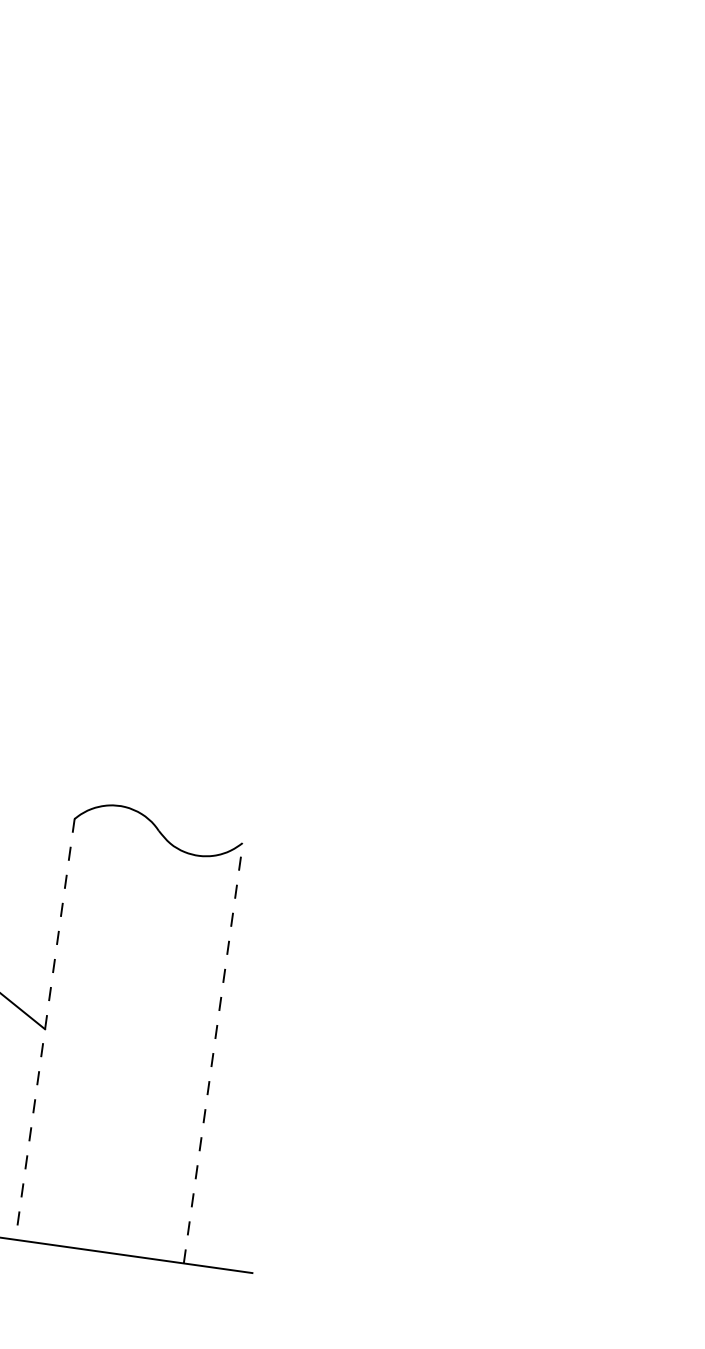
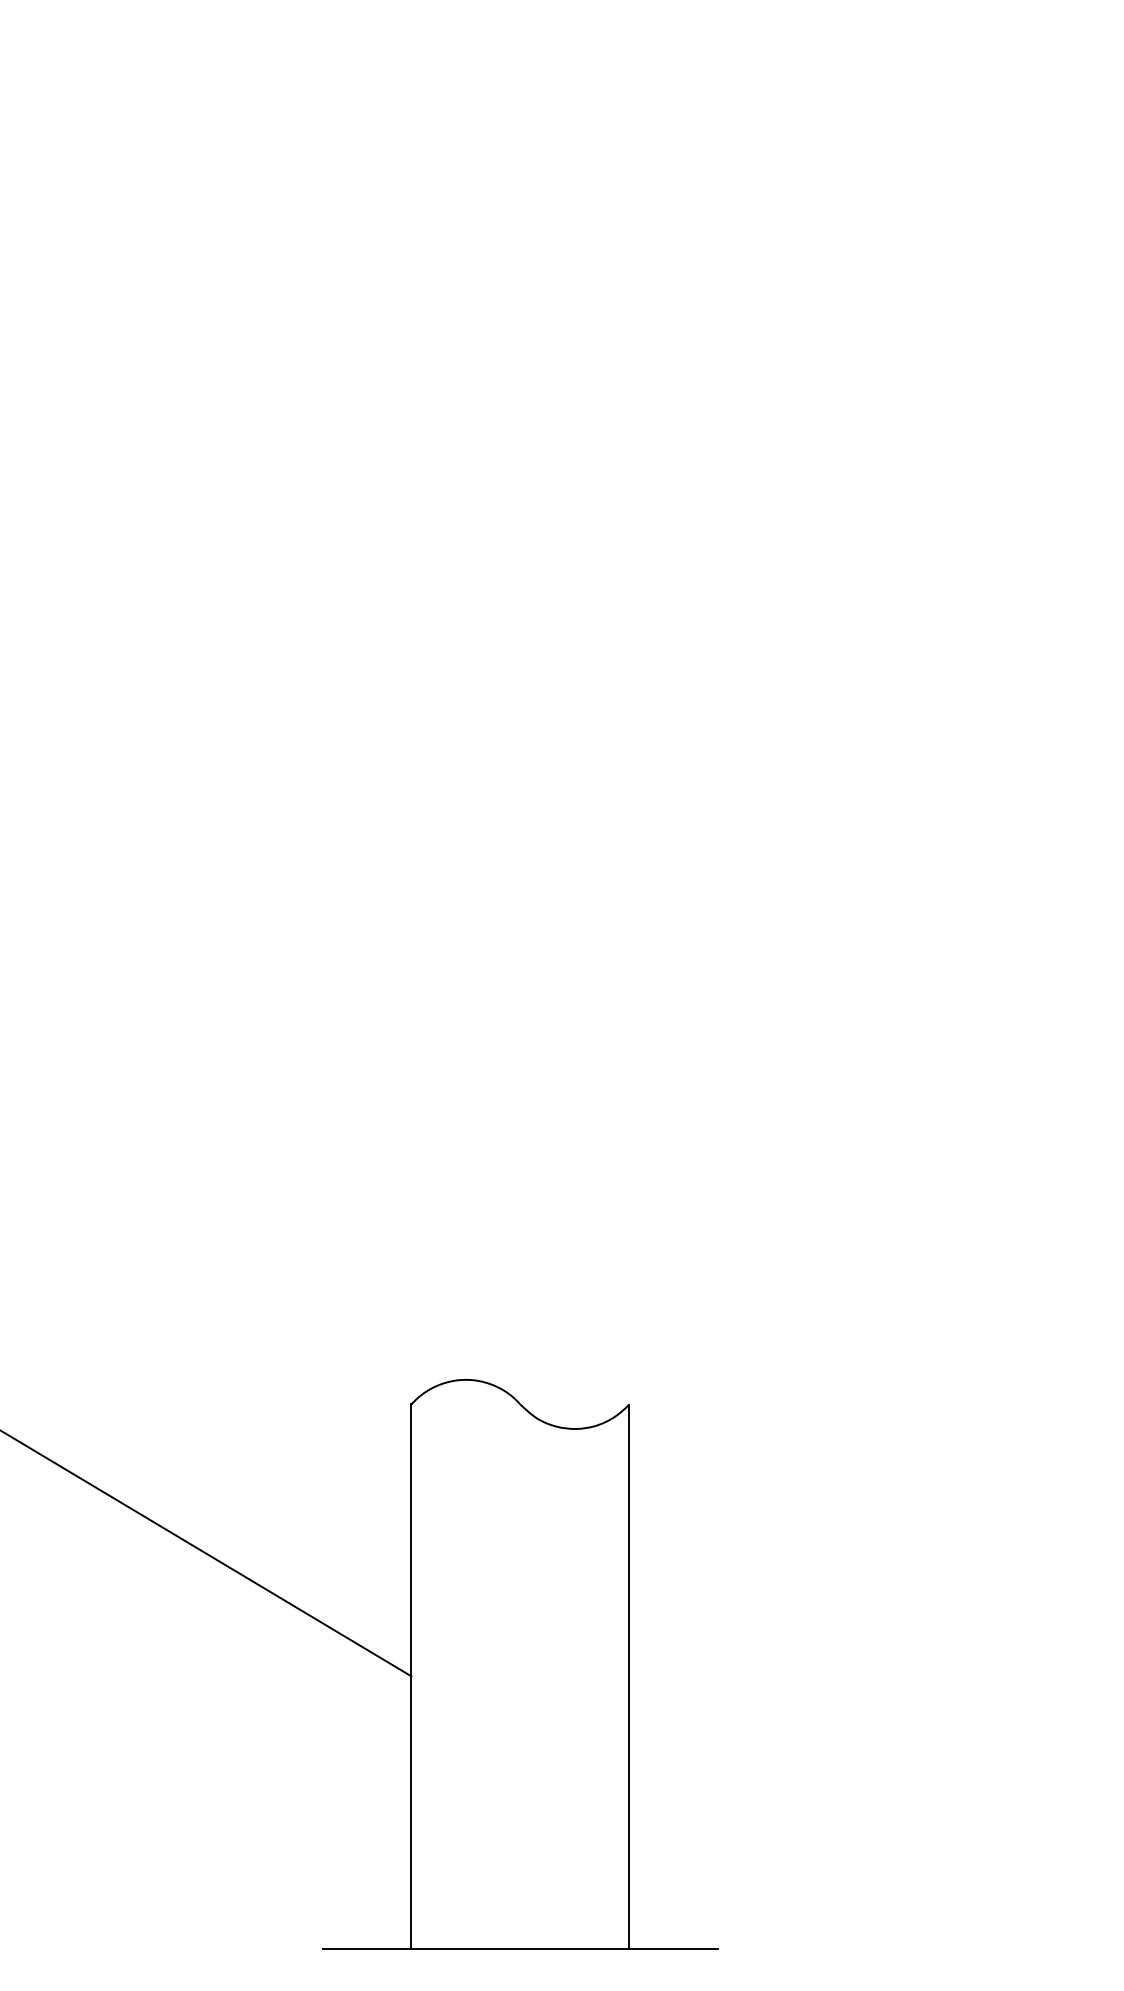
line: (45, 1029) -> (411, 1676), dashed -> solid
line: (213, 1053) -> (629, 1676), dashed -> solid

